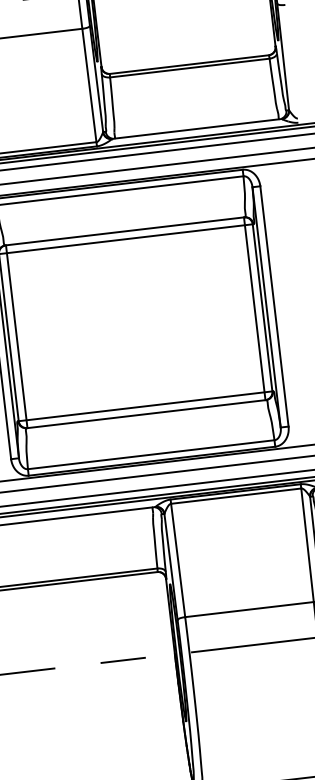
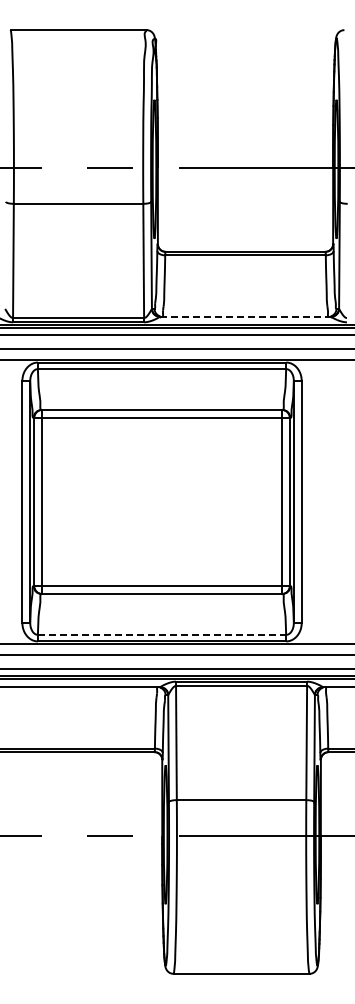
line: (196, 128) -> (245, 316), solid -> dashed
line: (151, 454) -> (162, 634), solid -> dashed

